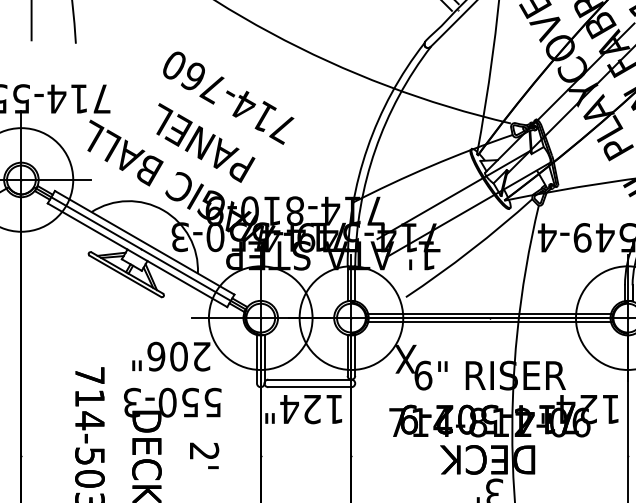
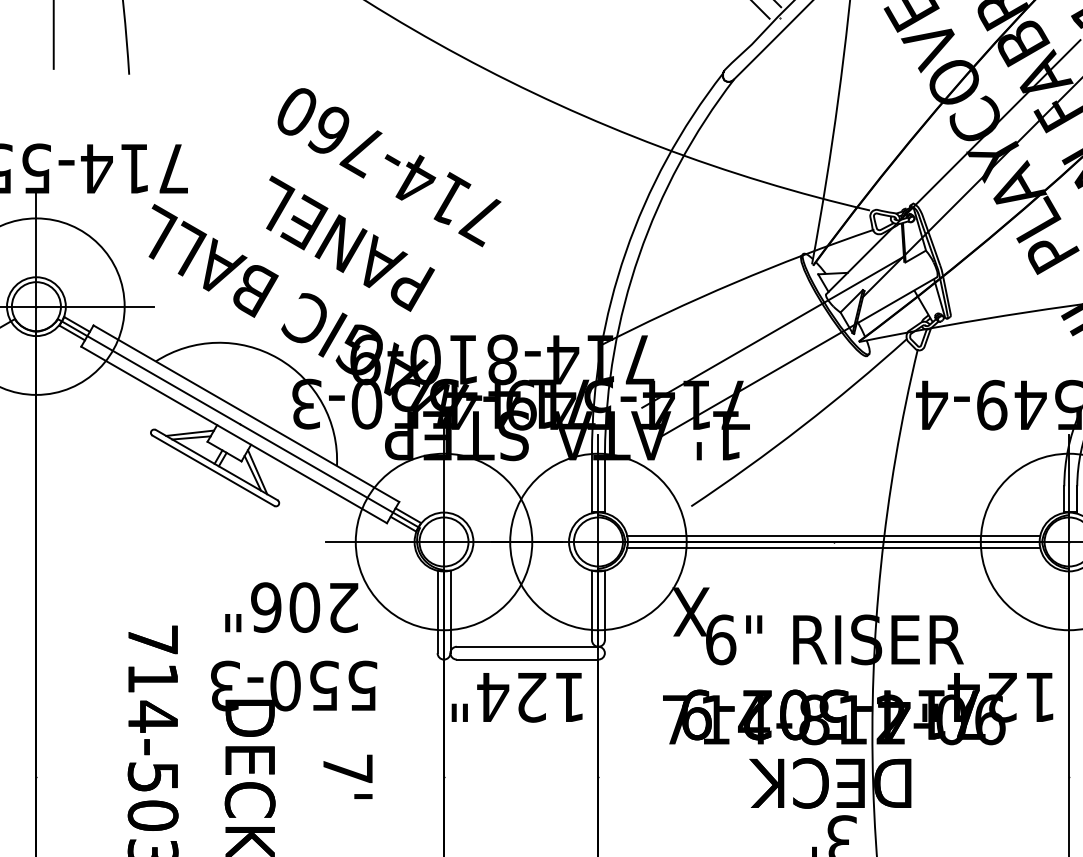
text: (204, 450) -> (348, 767), 2' -> 7'

